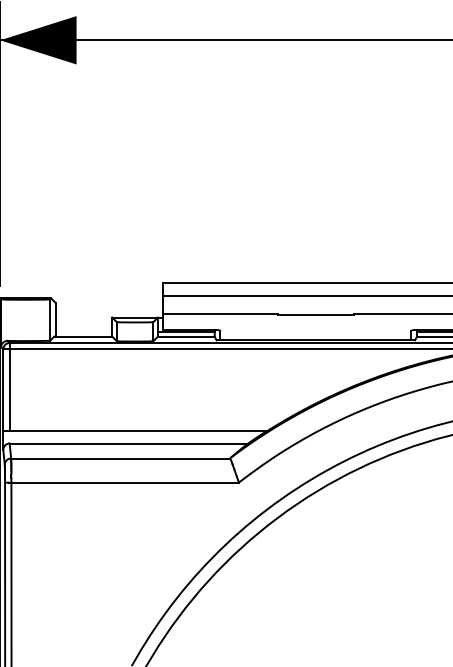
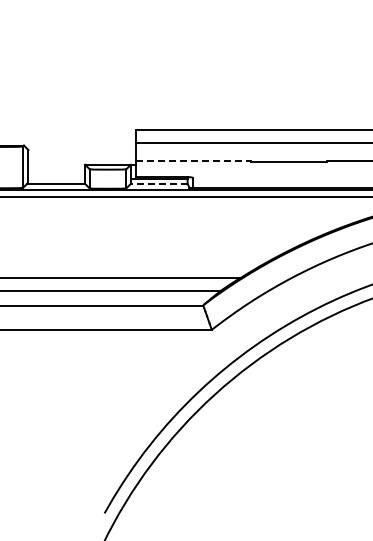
line: (220, 313) -> (193, 160), solid -> dashed
line: (185, 336) -> (158, 183), solid -> dashed

